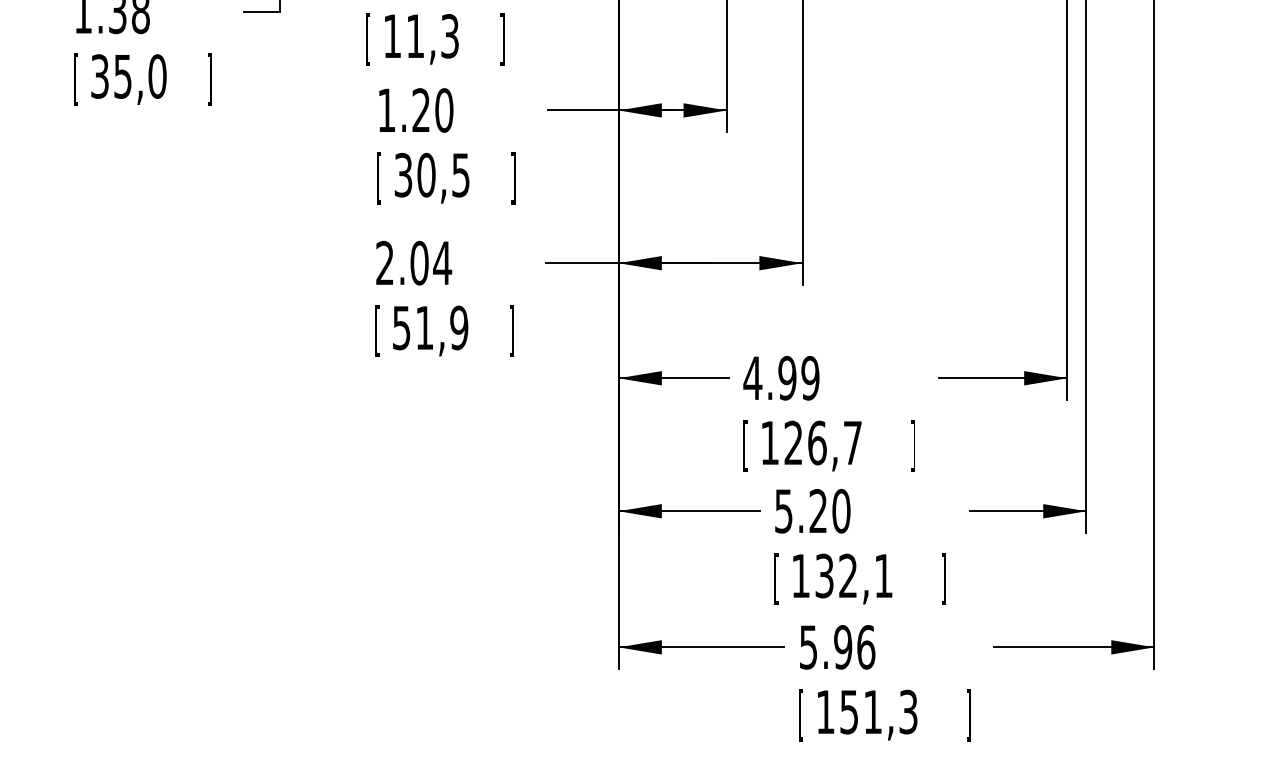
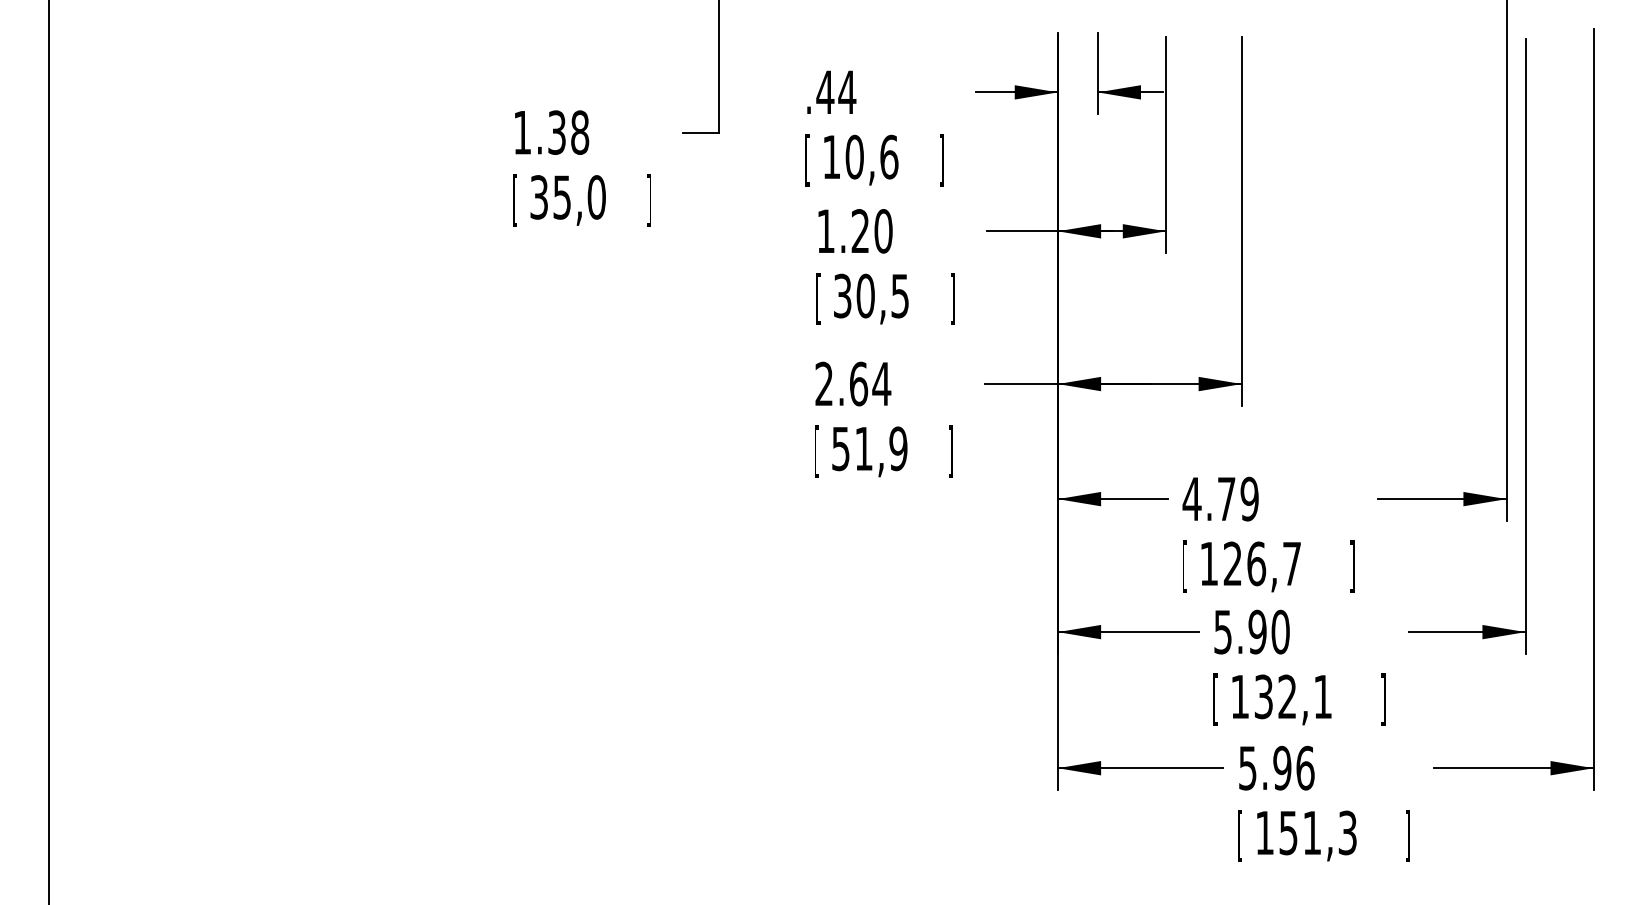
text: (432, 35) -> (871, 156), 11,3 -> 10,6
text: (419, 262) -> (858, 383), 2.04 -> 2.64
text: (787, 377) -> (1226, 498), 4.99 -> 4.79
text: (818, 510) -> (1257, 631), 5.20 -> 5.90

